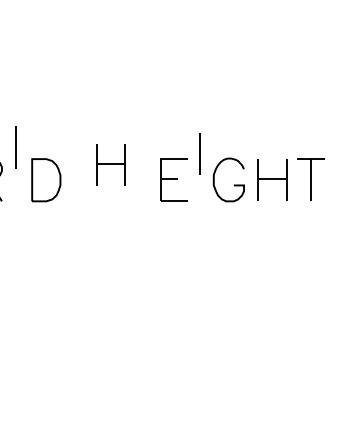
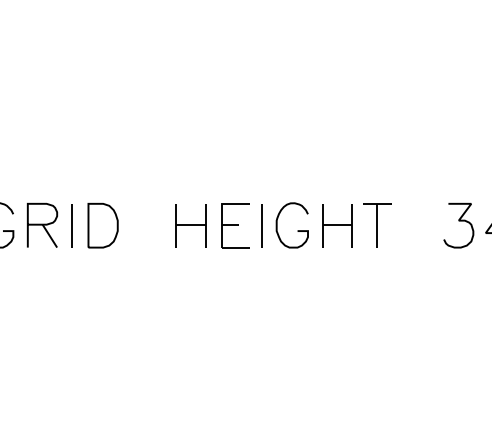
line: (15, 147) -> (71, 225), moved
line: (199, 153) -> (261, 225), moved
part: (110, 164) -> (190, 225), moved

